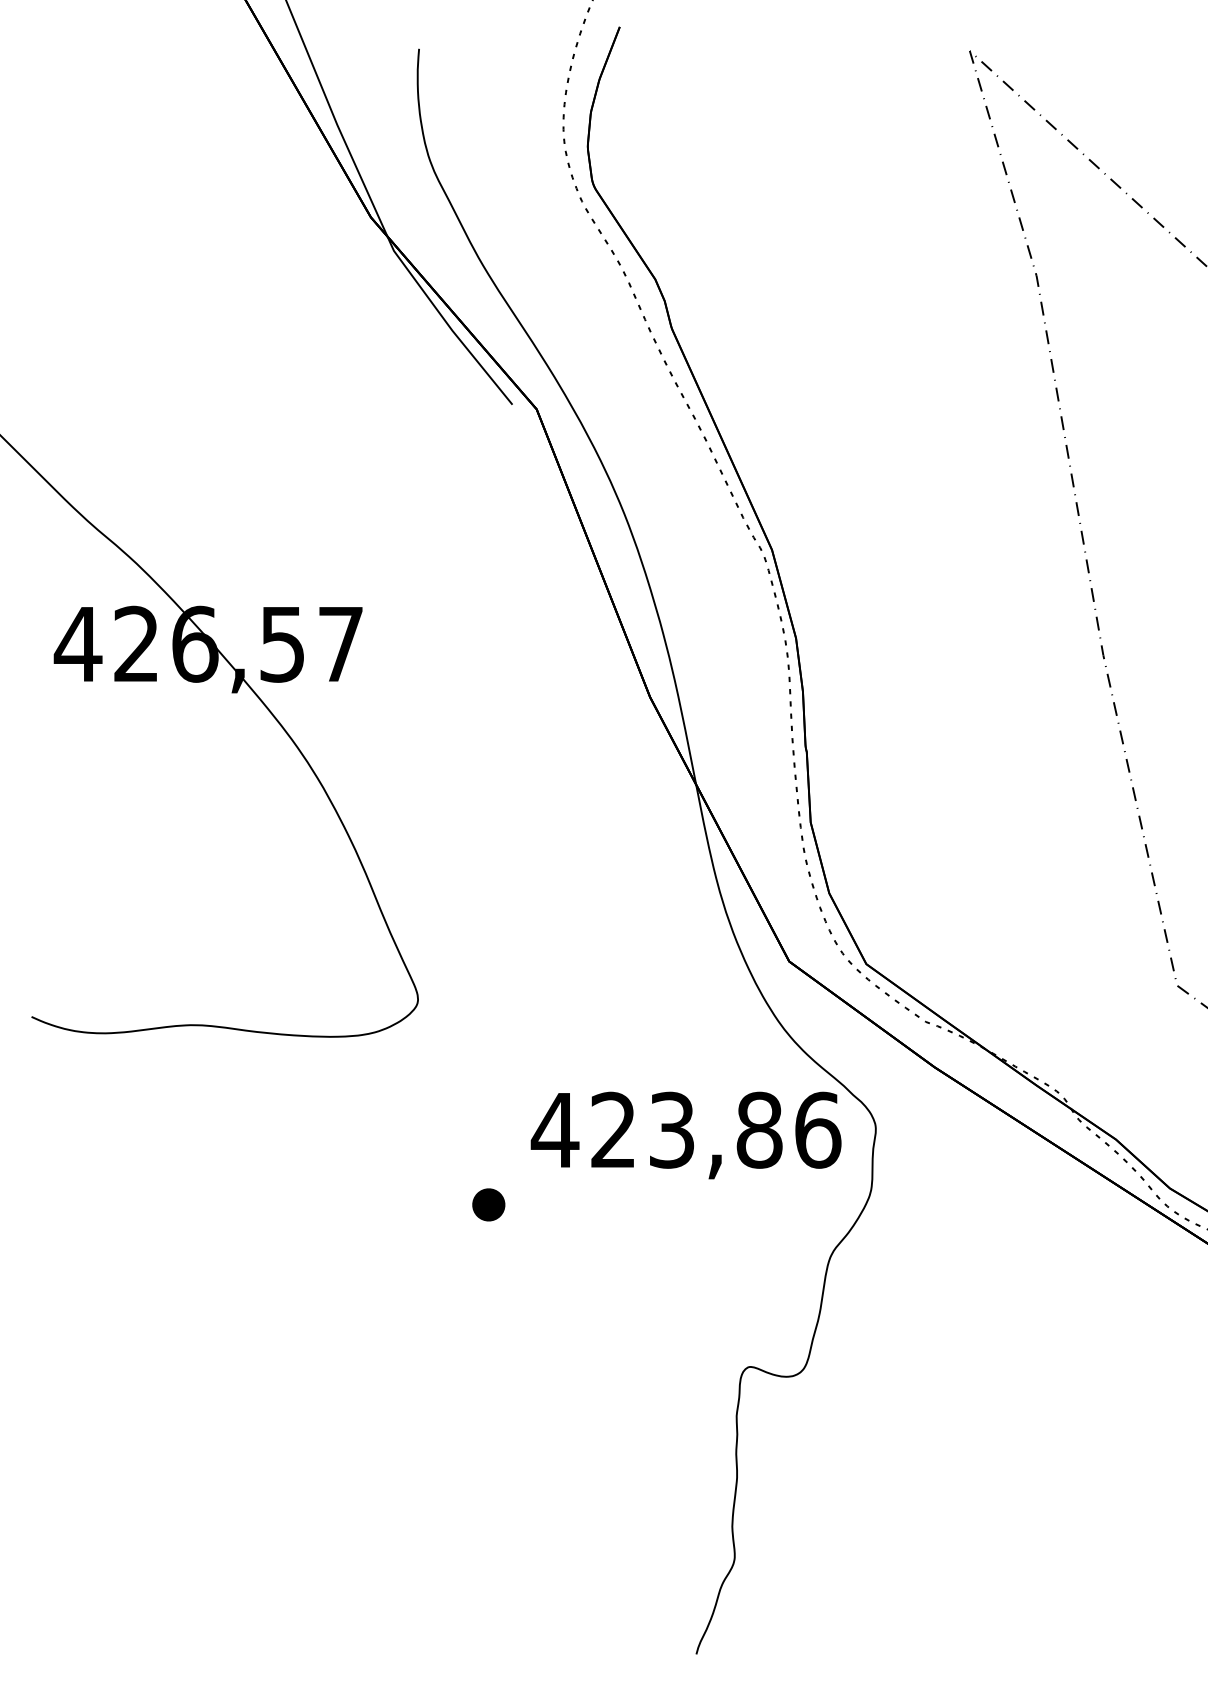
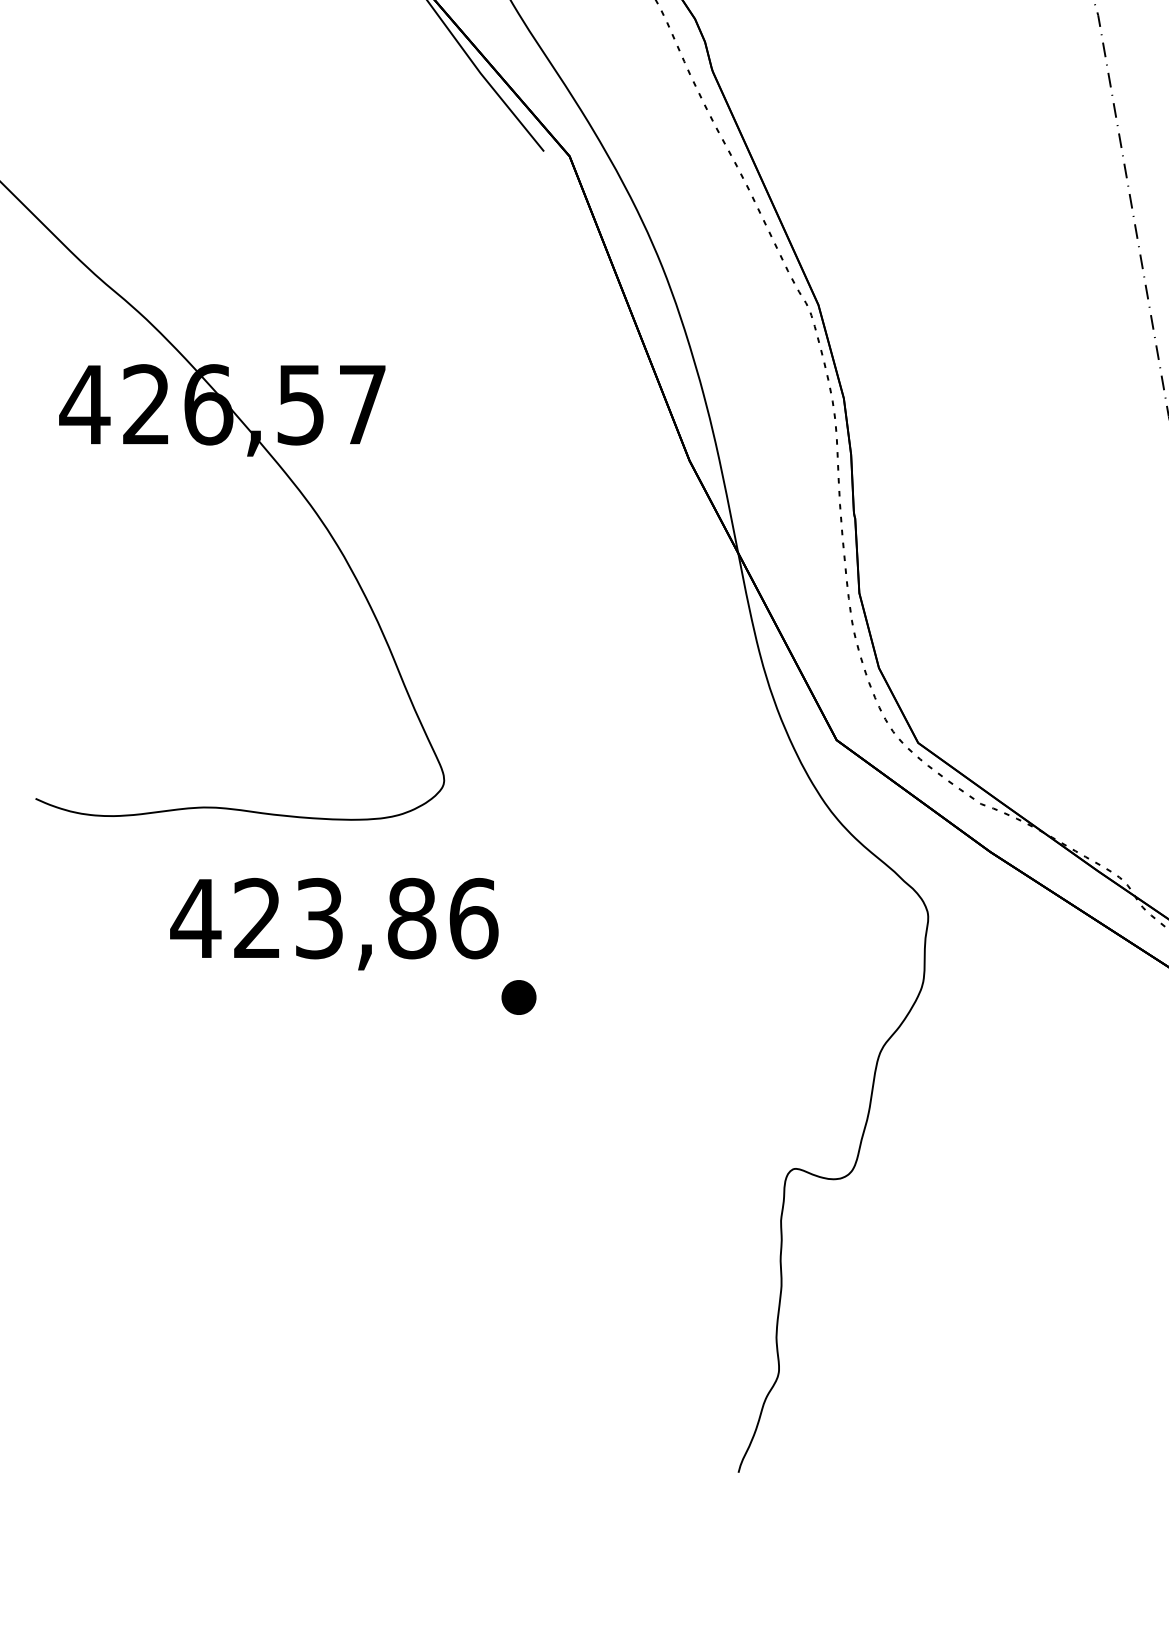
text: (685, 1135) -> (333, 924), moved

